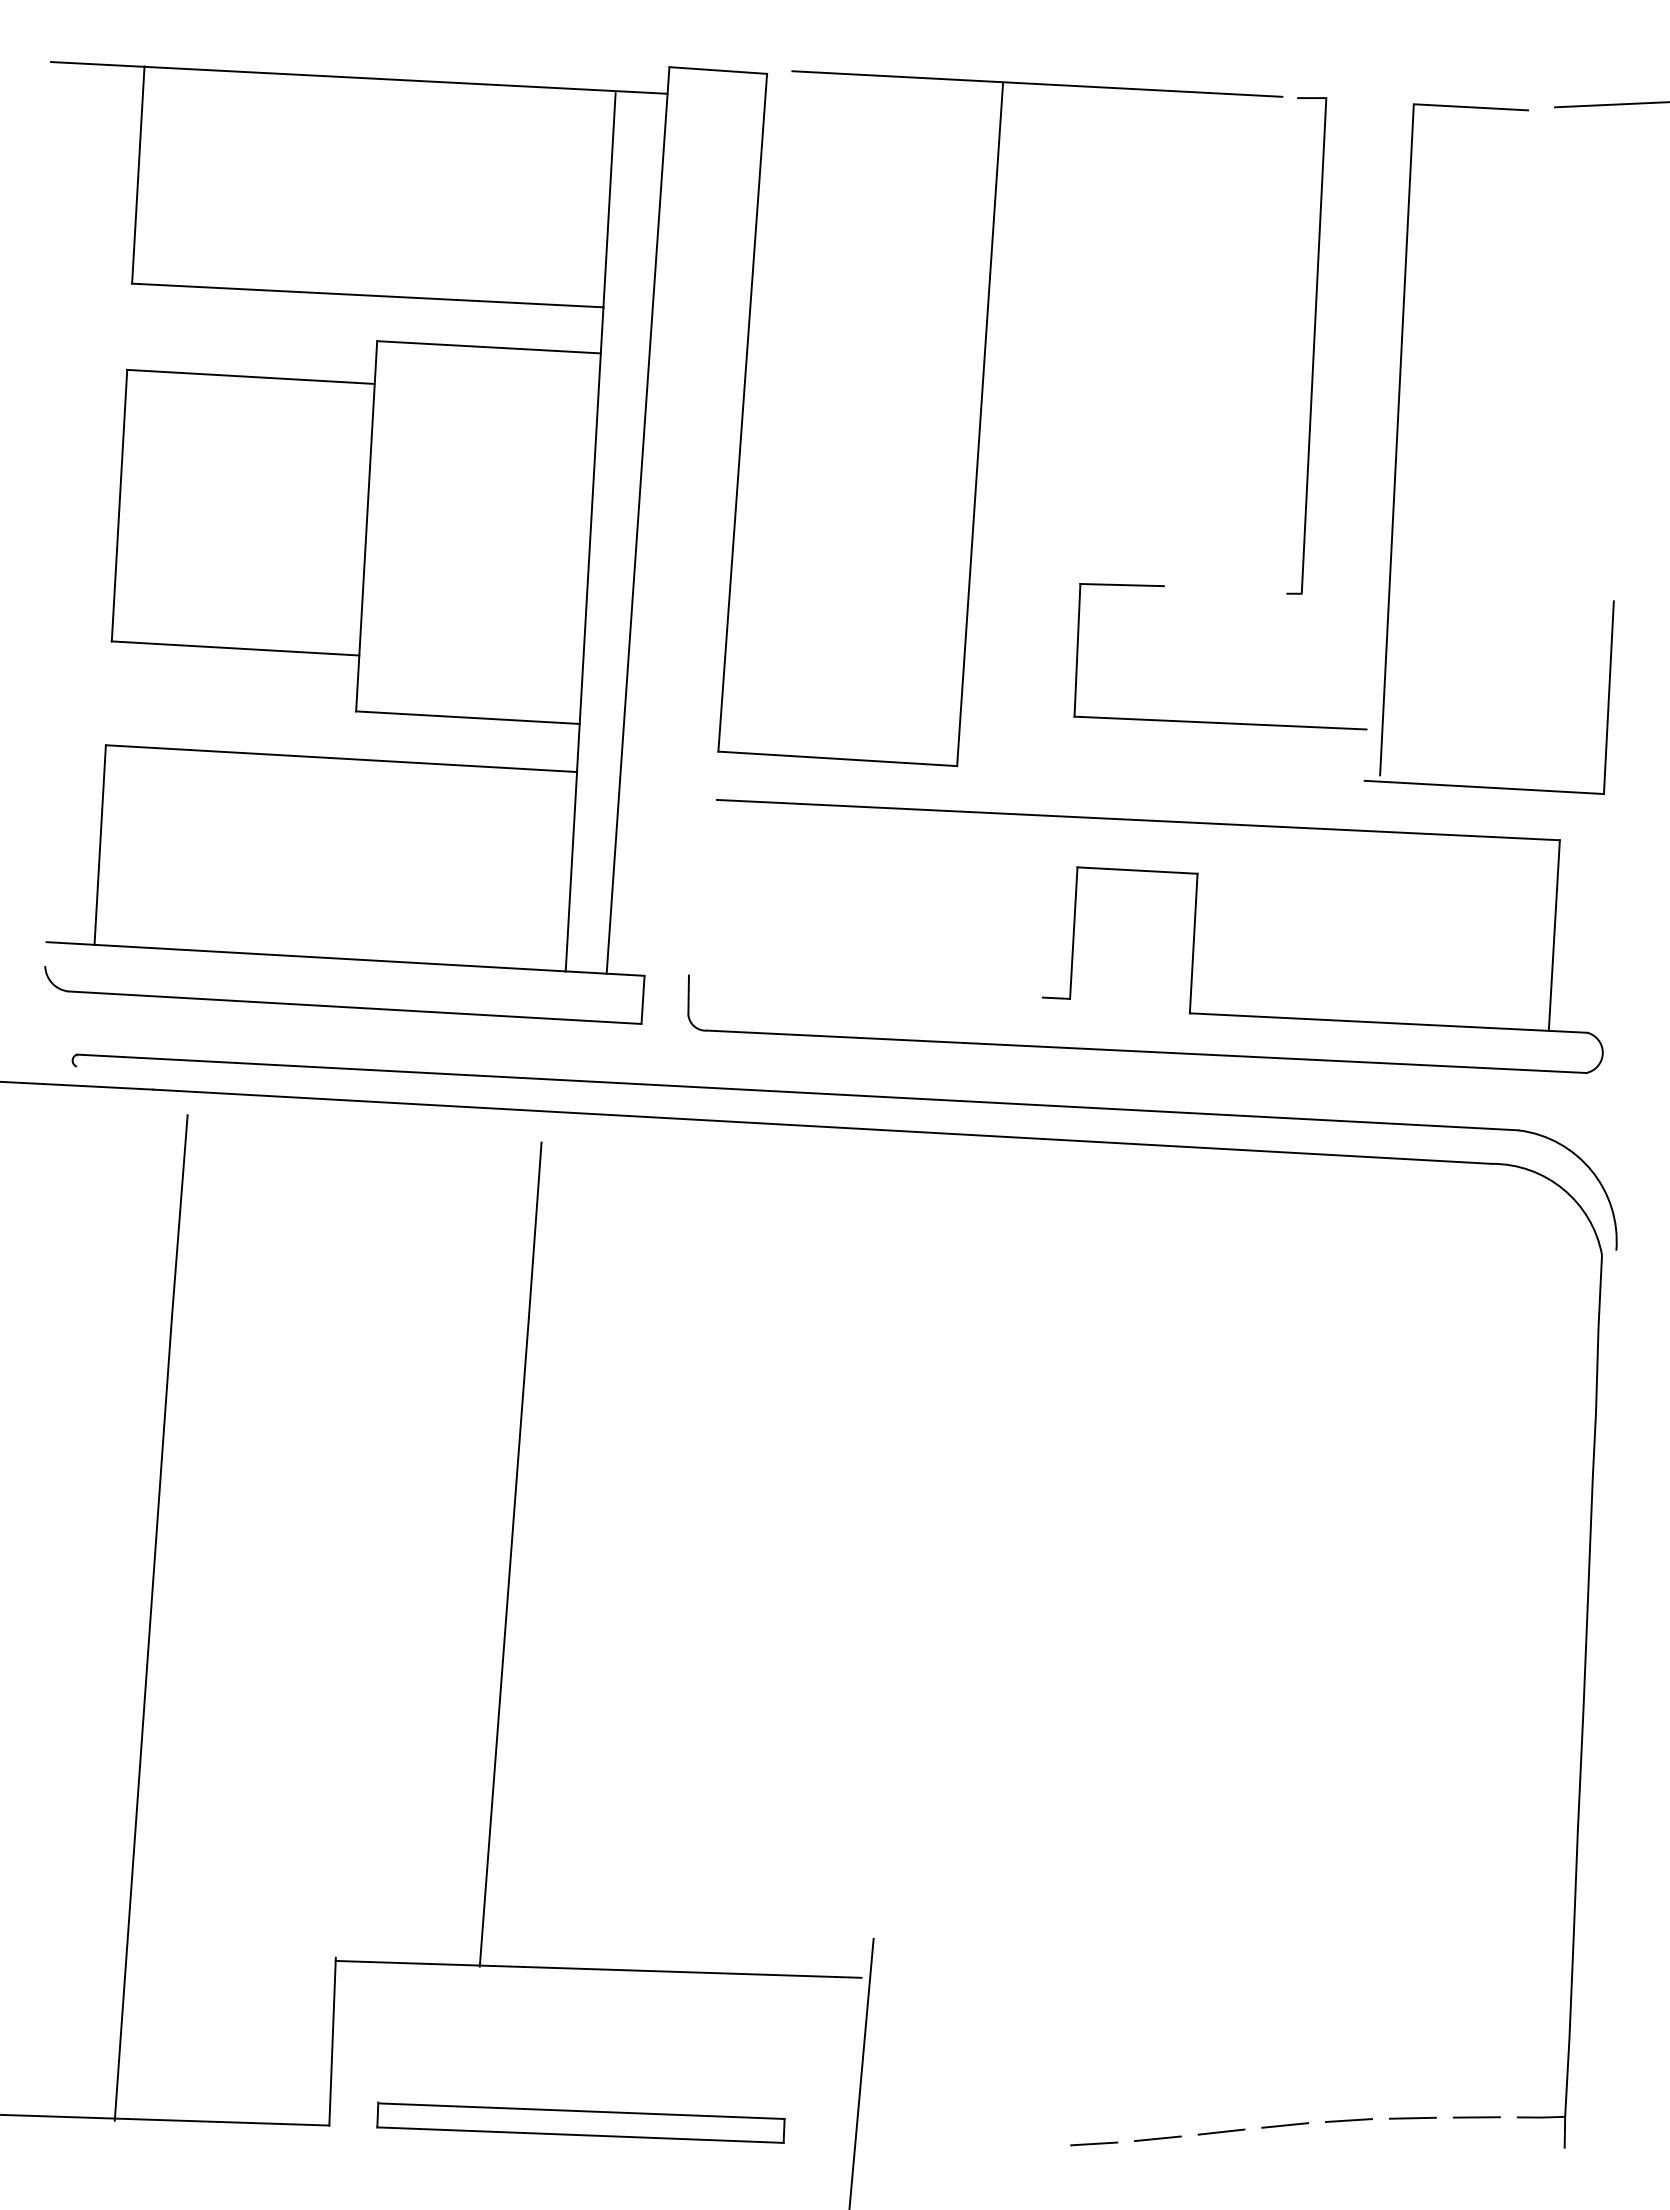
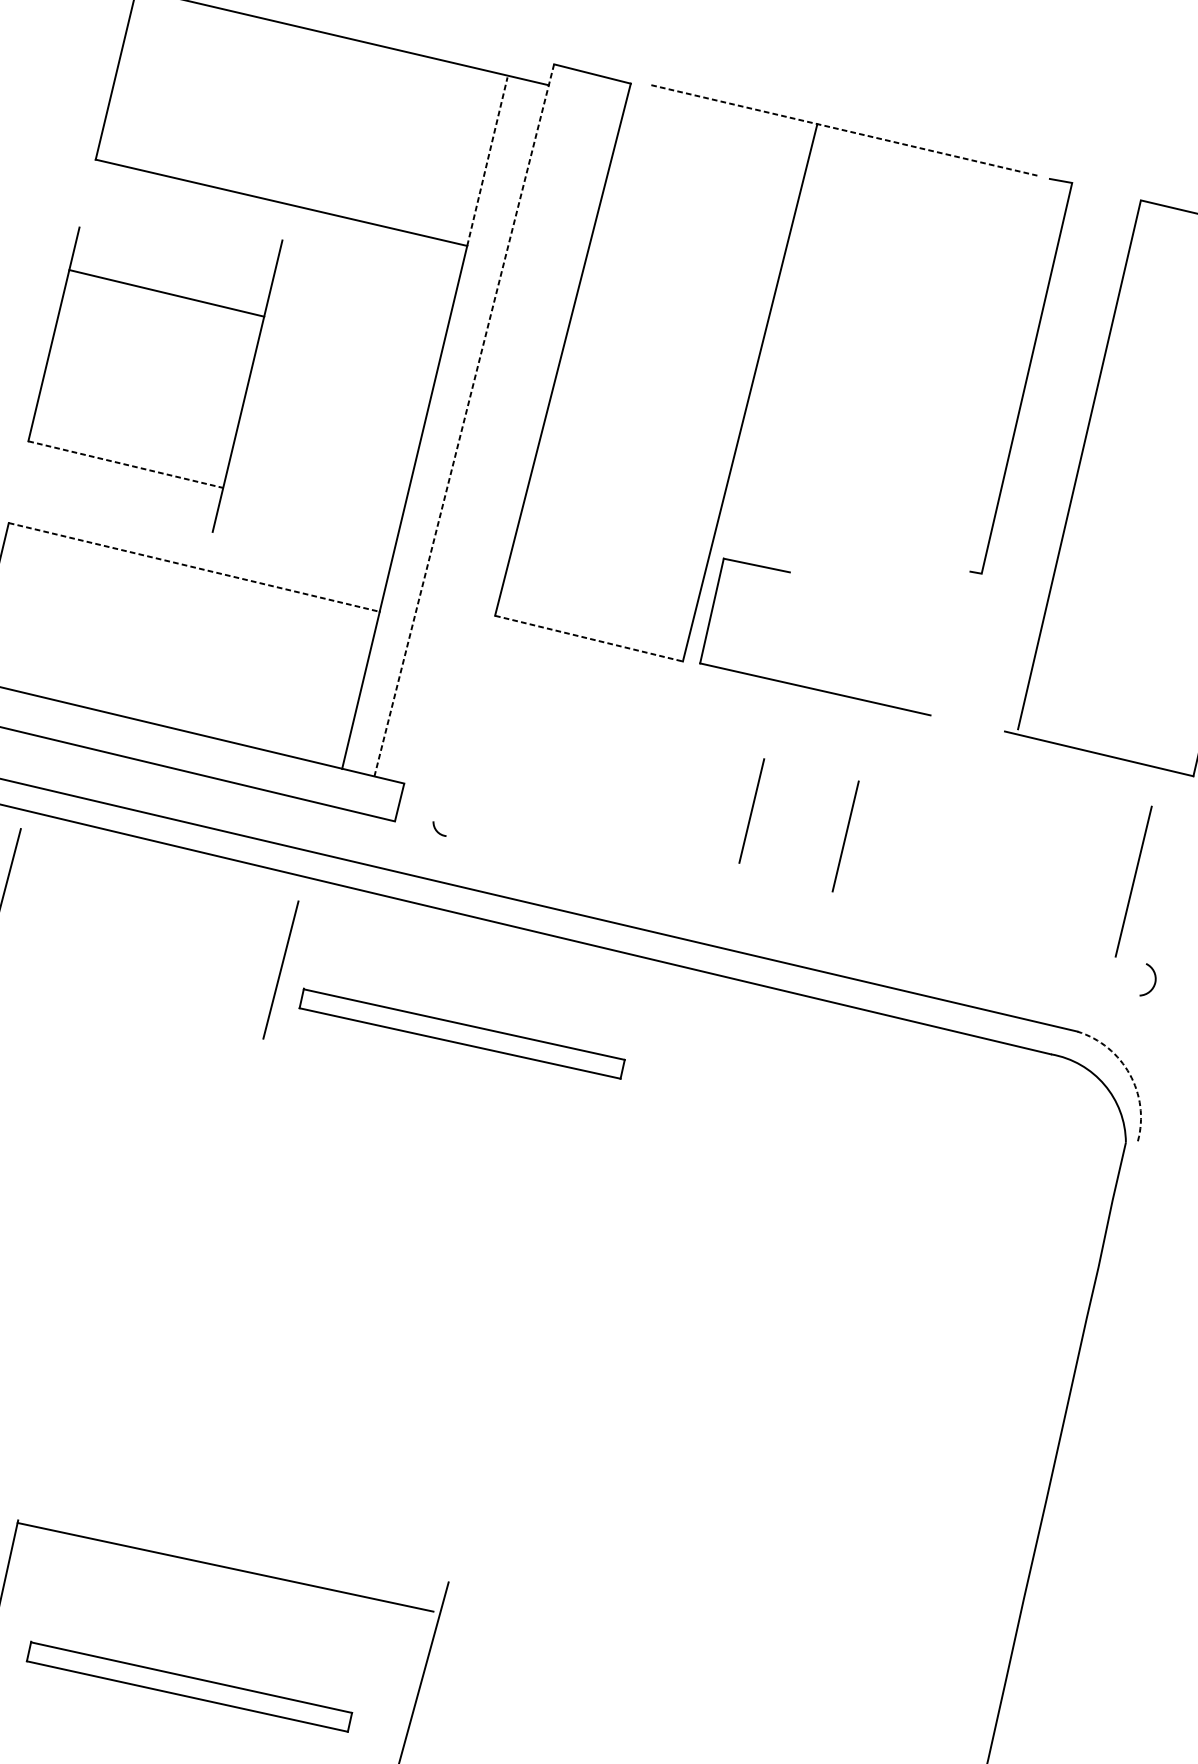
line: (1037, 84) -> (844, 130), solid -> dashed
line: (609, 199) -> (487, 161), solid -> dashed
line: (488, 347) -> (370, 261), removed
line: (250, 376) -> (166, 292), moved
line: (638, 520) -> (464, 420), solid -> dashed
line: (235, 648) -> (125, 464), solid -> dashed
line: (467, 717) -> (300, 552), removed
part: (1214, 721) -> (810, 687), moved
line: (341, 758) -> (194, 567), solid -> dashed
line: (837, 758) -> (588, 638), solid -> dashed
line: (1137, 819) -> (818, 729), removed
line: (1137, 870) -> (811, 770), removed
line: (688, 995) -> (436, 805), removed
line: (1056, 997) -> (728, 859), removed
line: (1388, 1022) -> (989, 927), removed
line: (1146, 1051) -> (792, 915), removed
arc: (1591, 1170) -> (1129, 1073), solid -> dashed
part: (769, 1267) -> (461, 1033), added
line: (503, 1641) -> (196, 1292), removed

